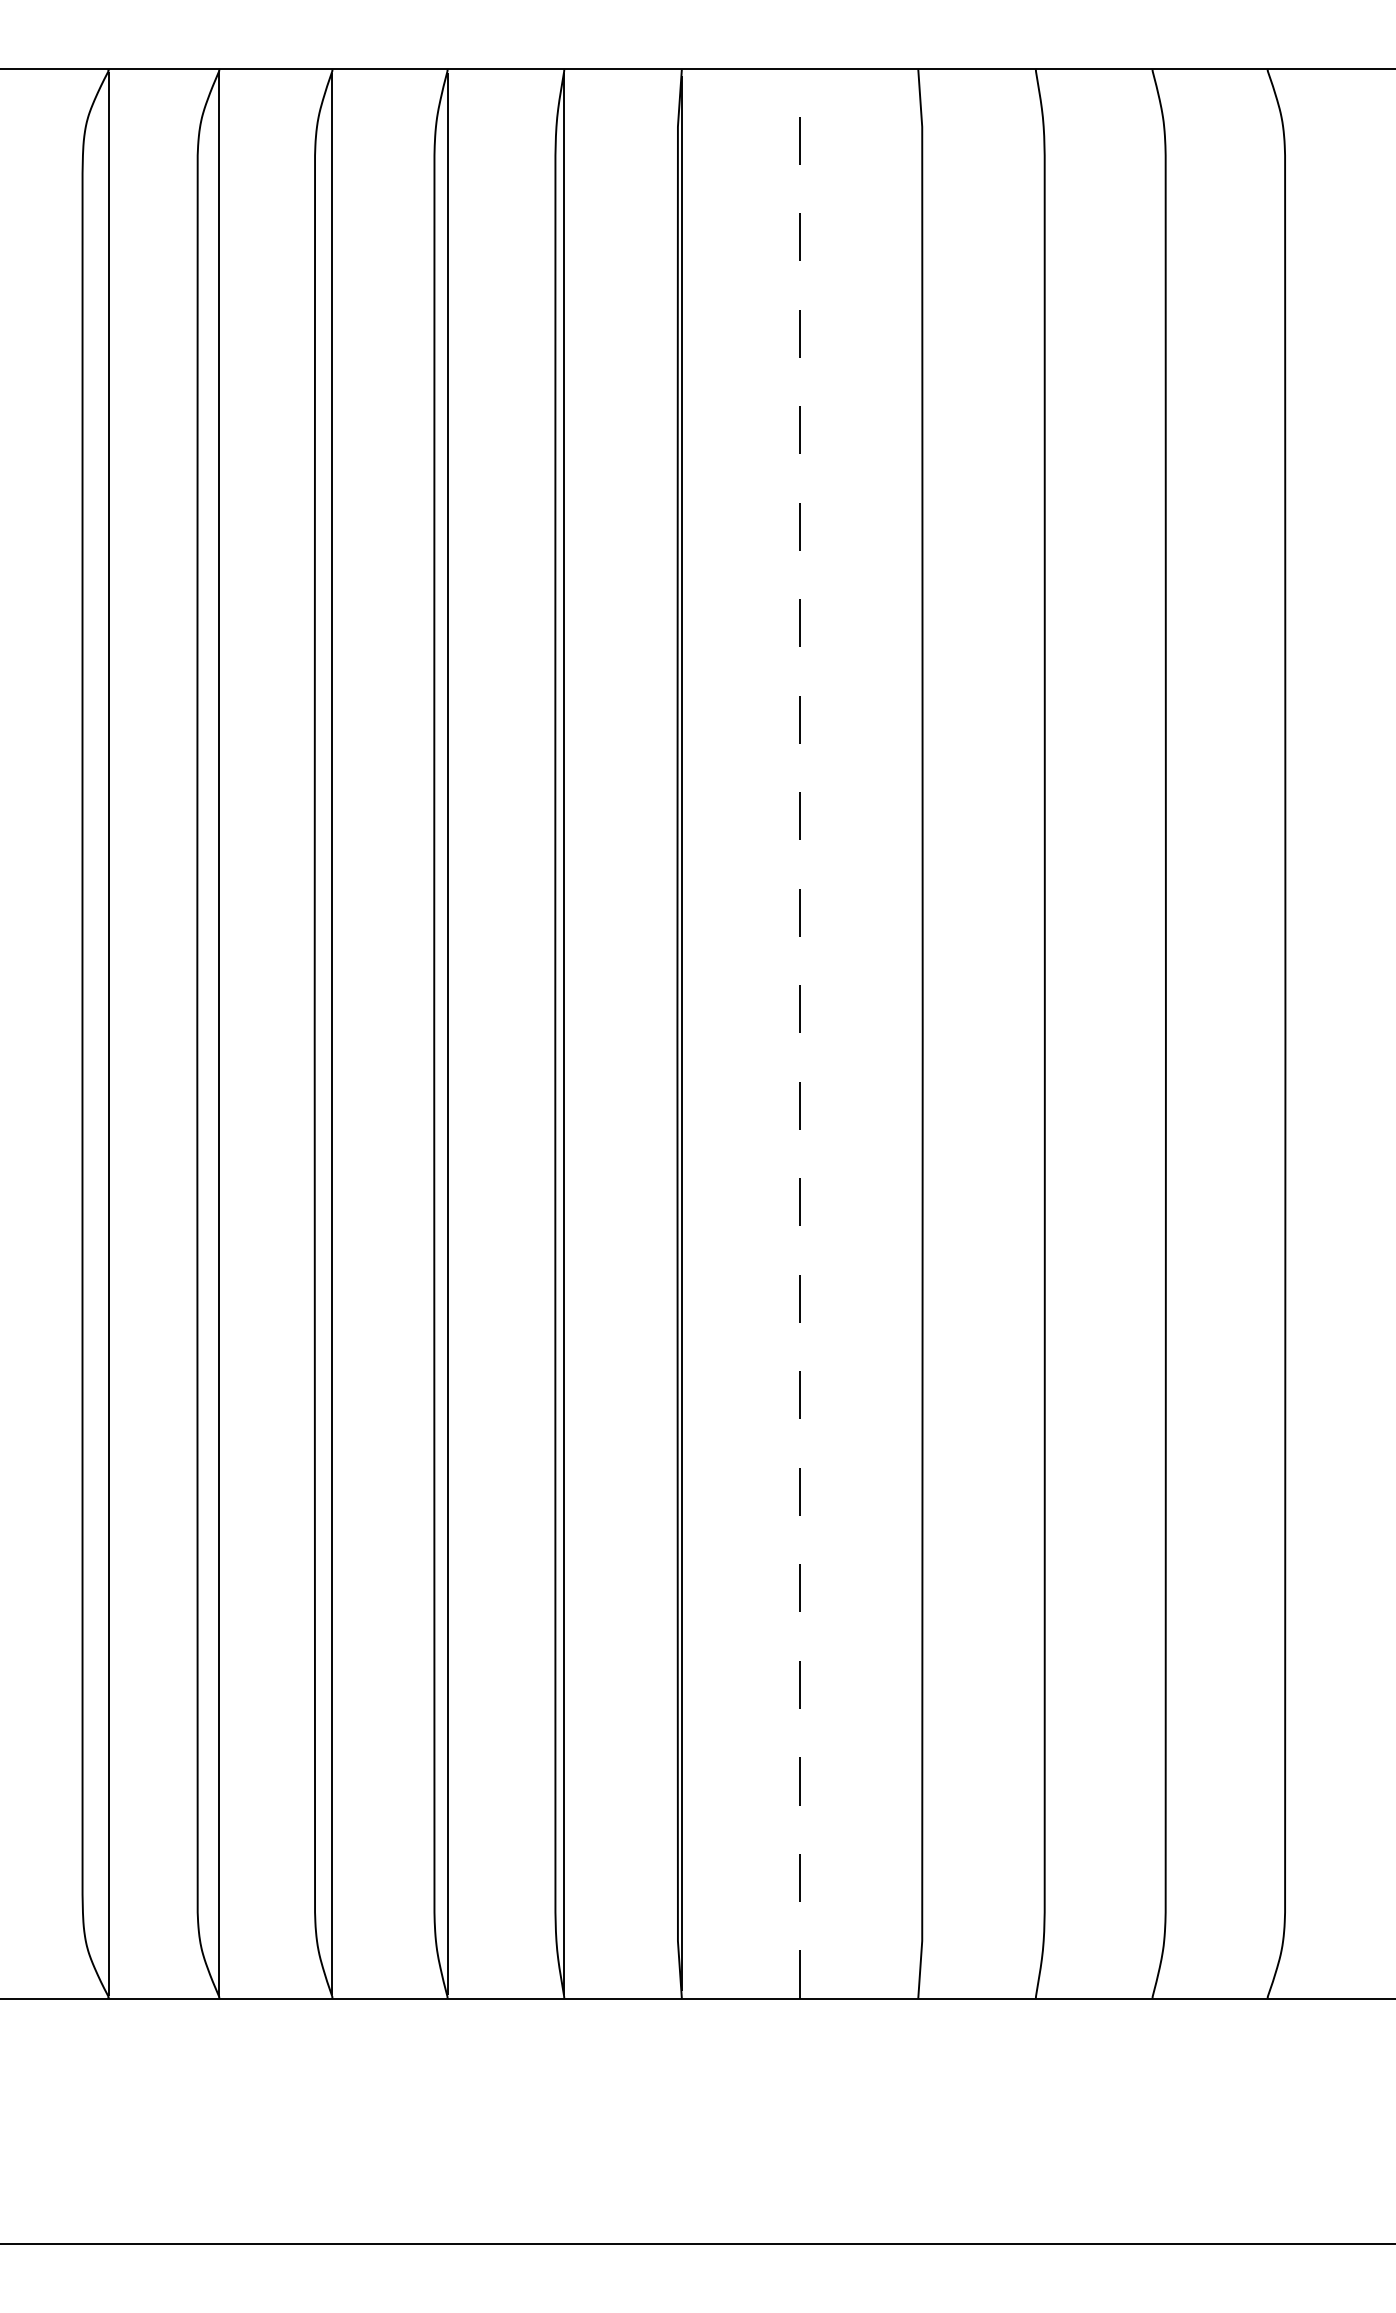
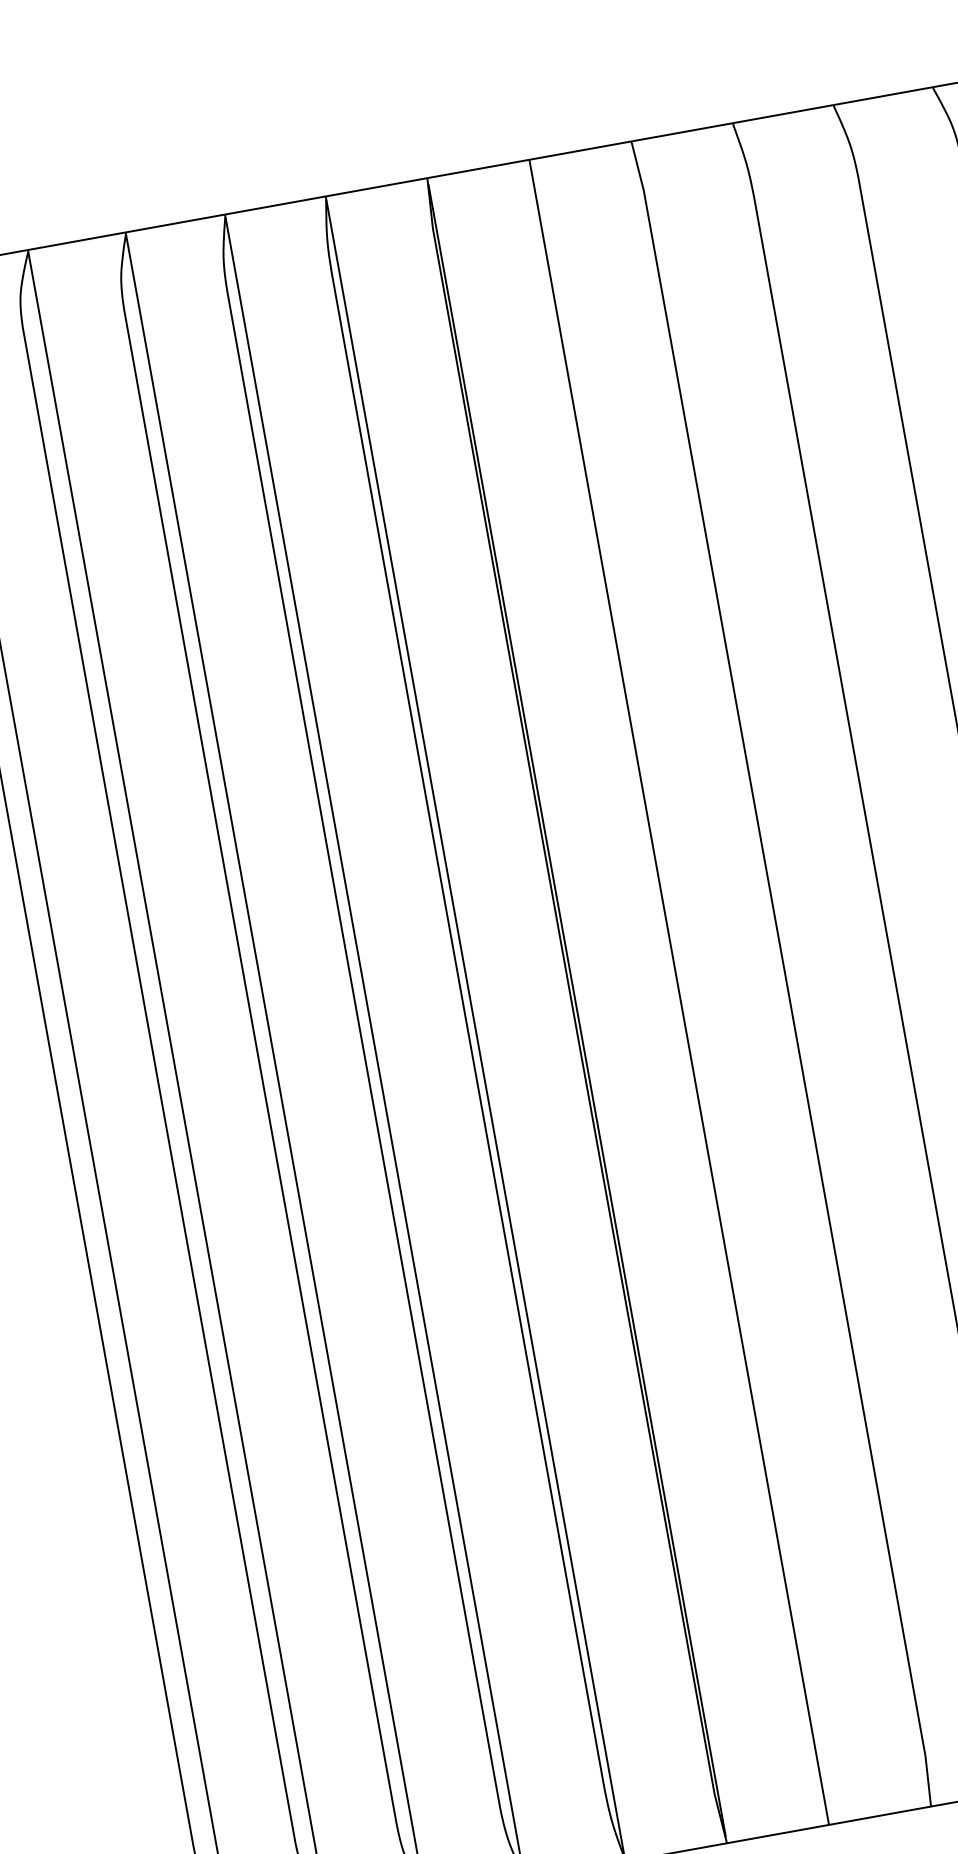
line: (800, 1033) -> (679, 991), dashed -> solid

